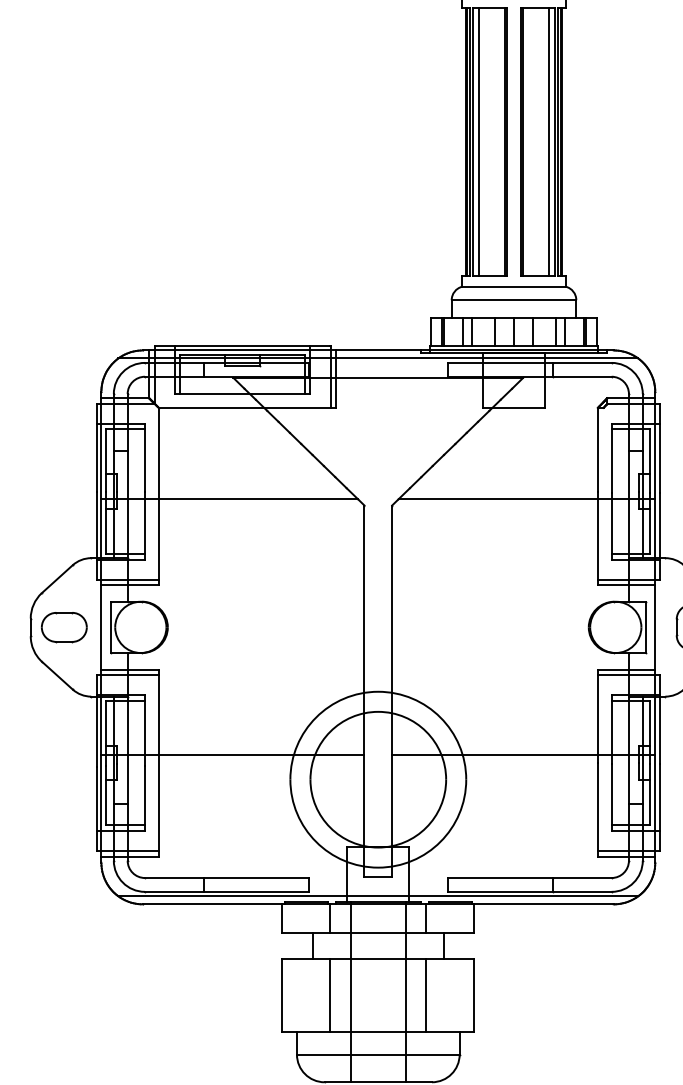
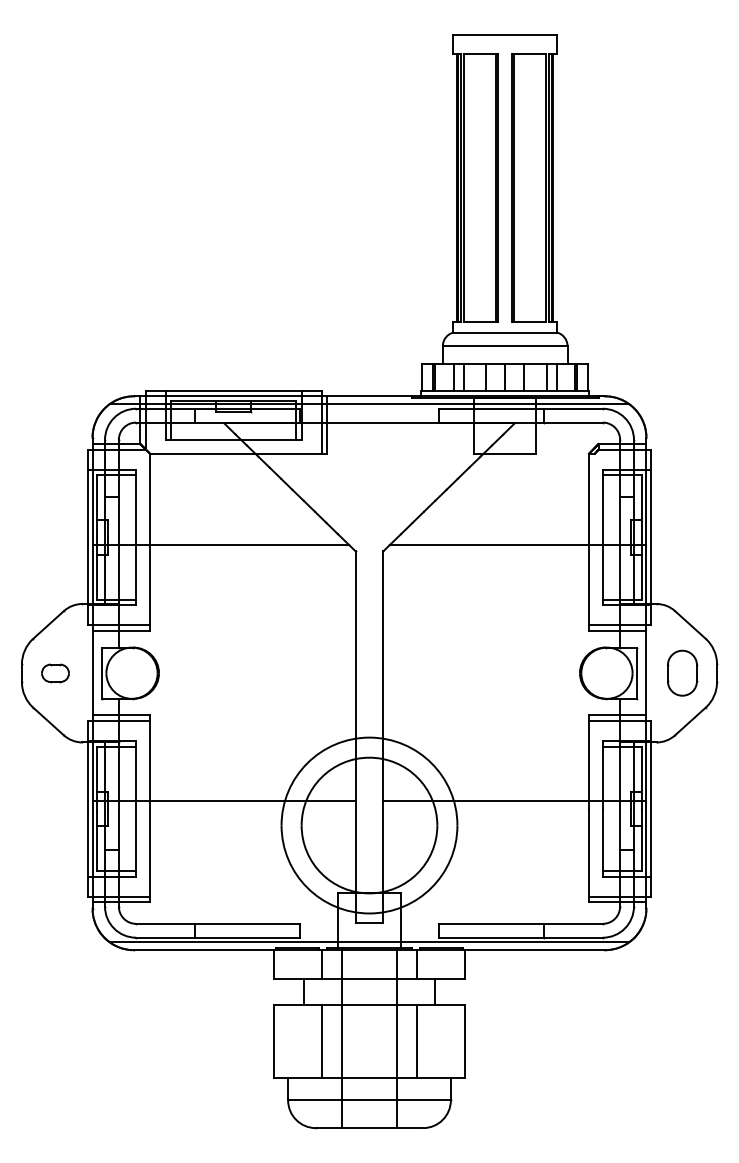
line: (478, 141) -> (469, 187), removed
line: (549, 141) -> (540, 187), removed
part: (64, 627) -> (55, 673), size x0.6

